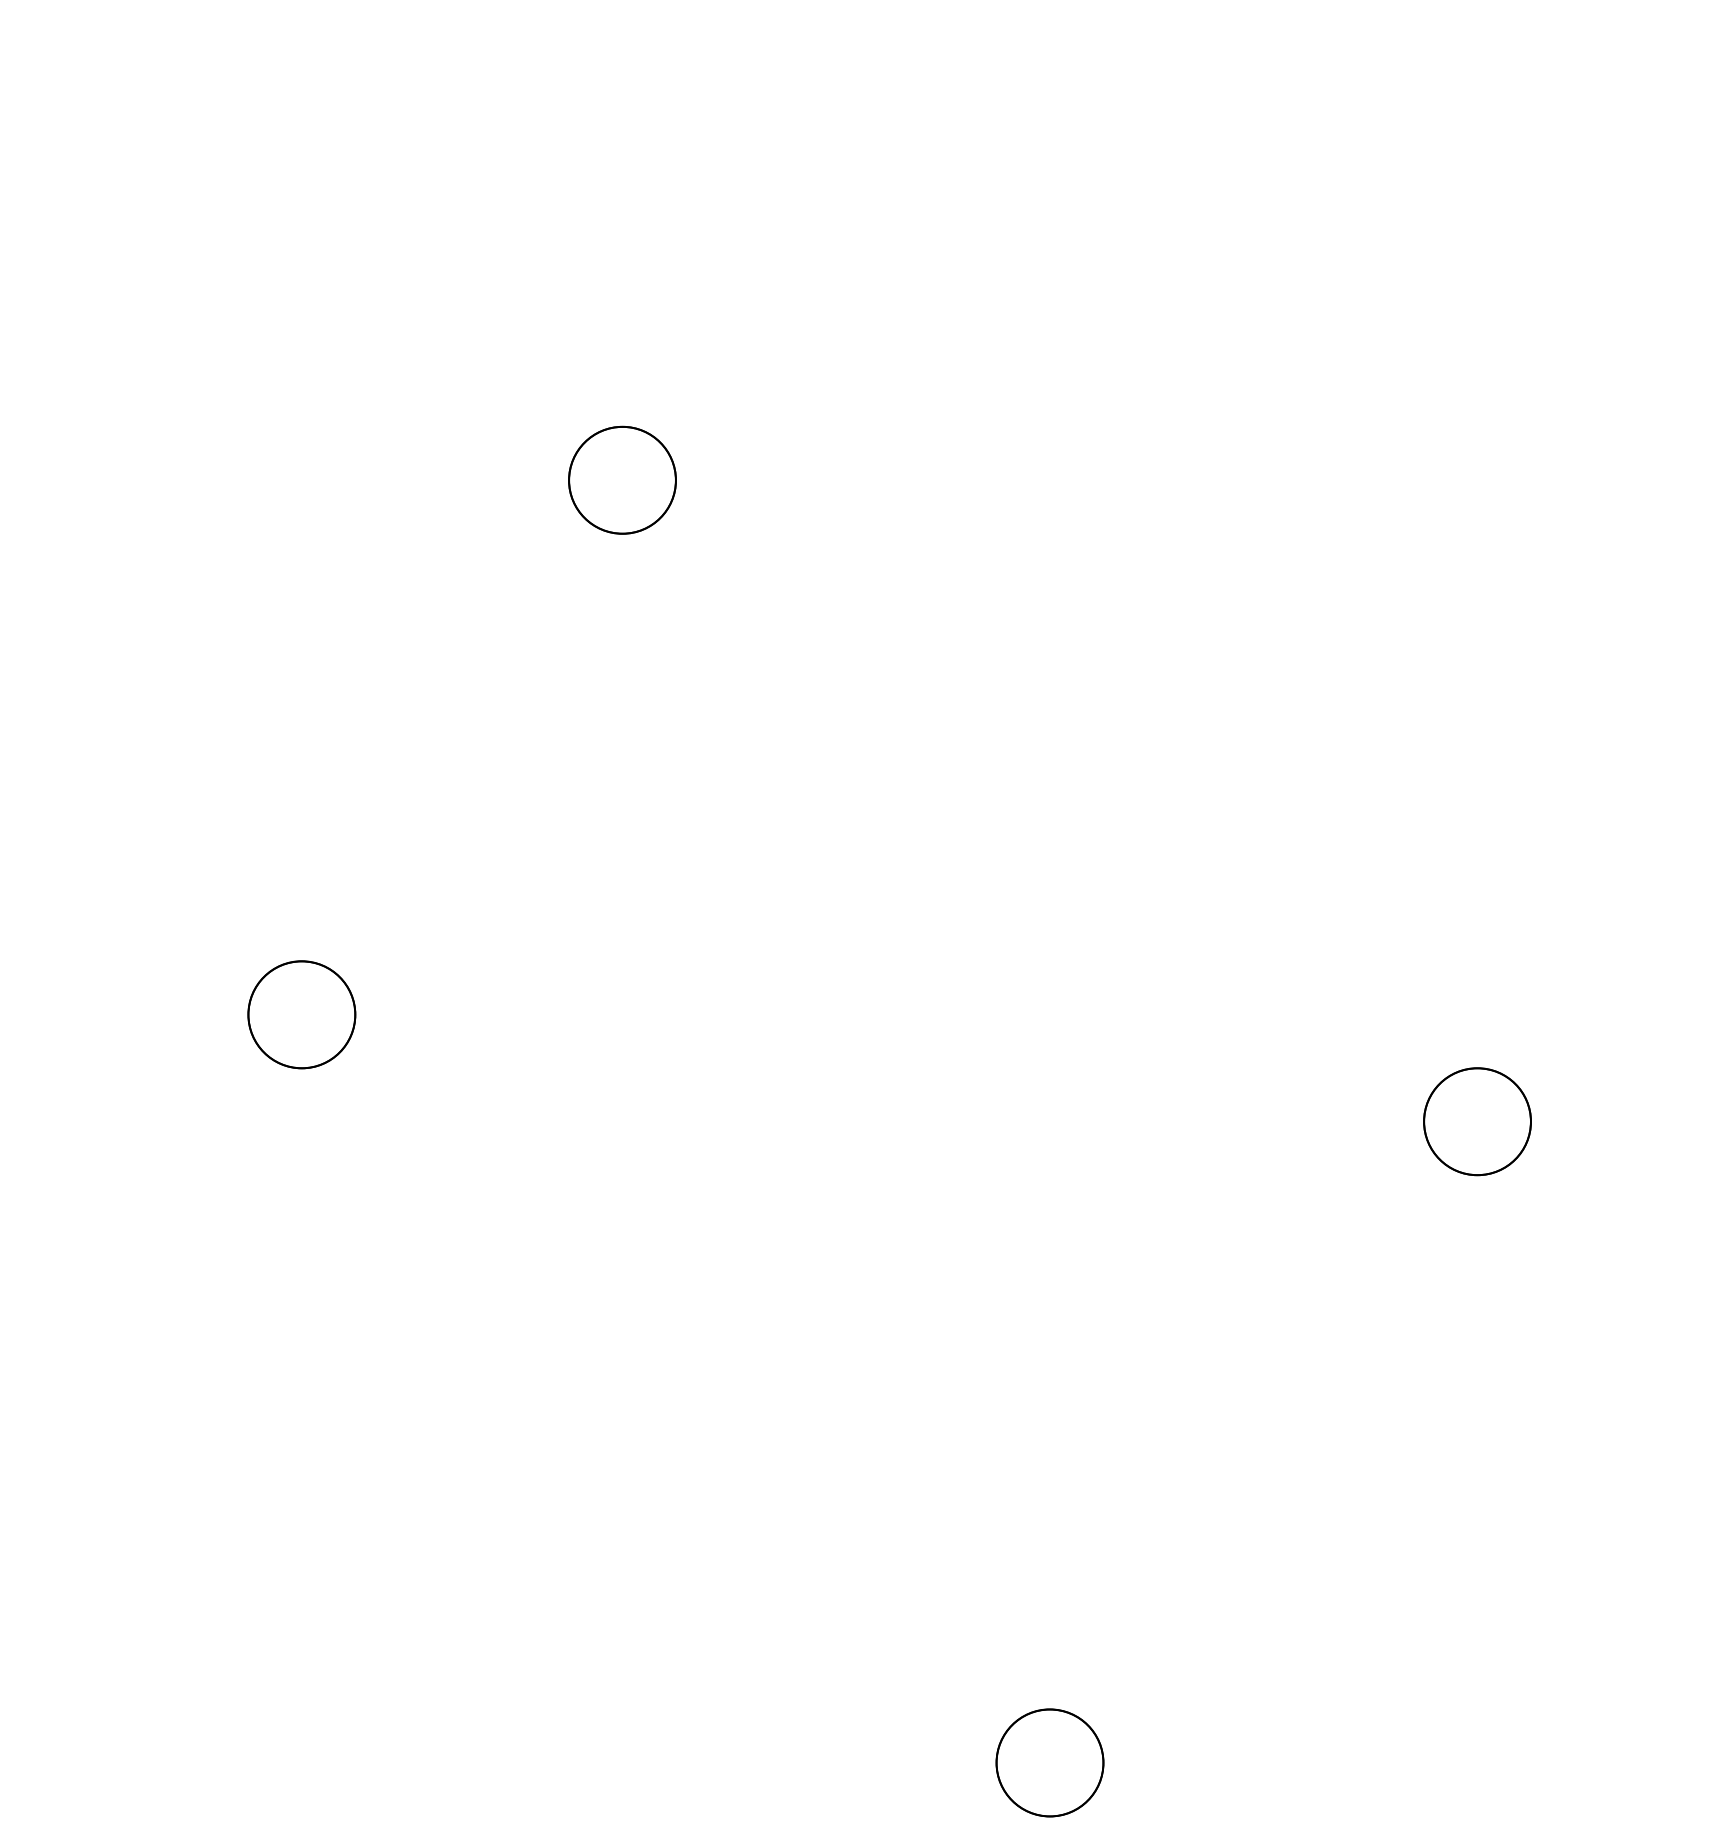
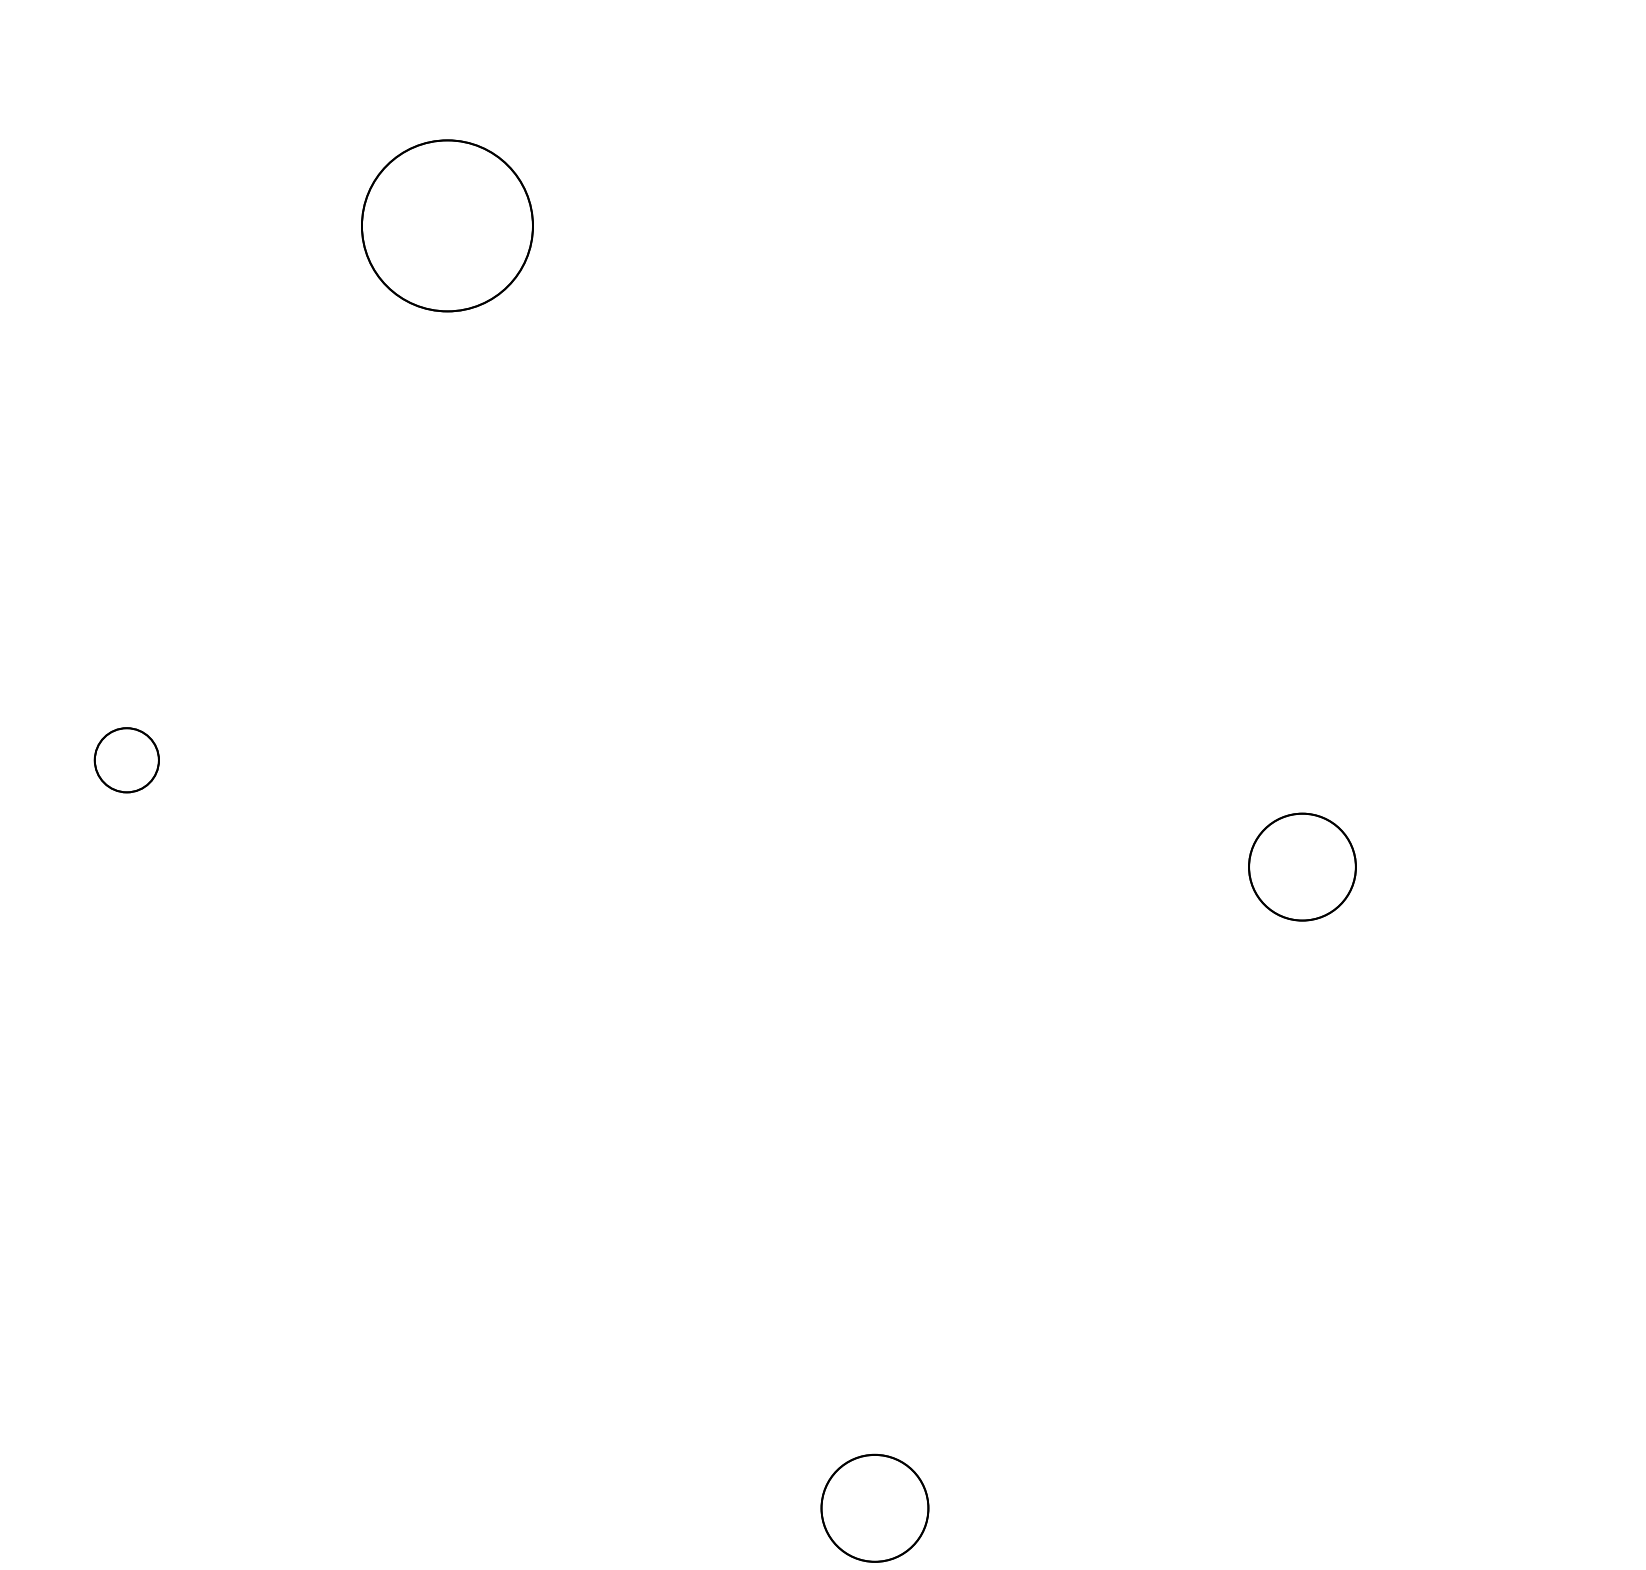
part: (622, 479) -> (447, 224), size x1.6
part: (301, 1014) -> (126, 759), size x0.6

